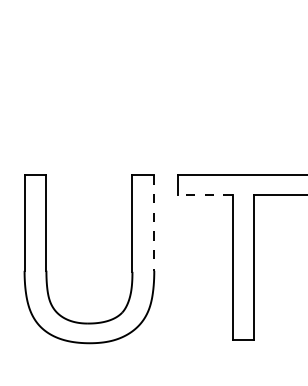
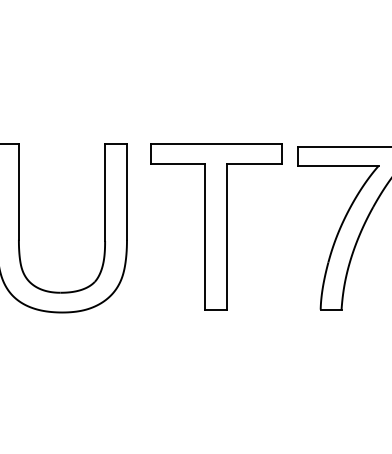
line: (204, 194) -> (177, 163), dashed -> solid
line: (154, 223) -> (127, 192), dashed -> solid

